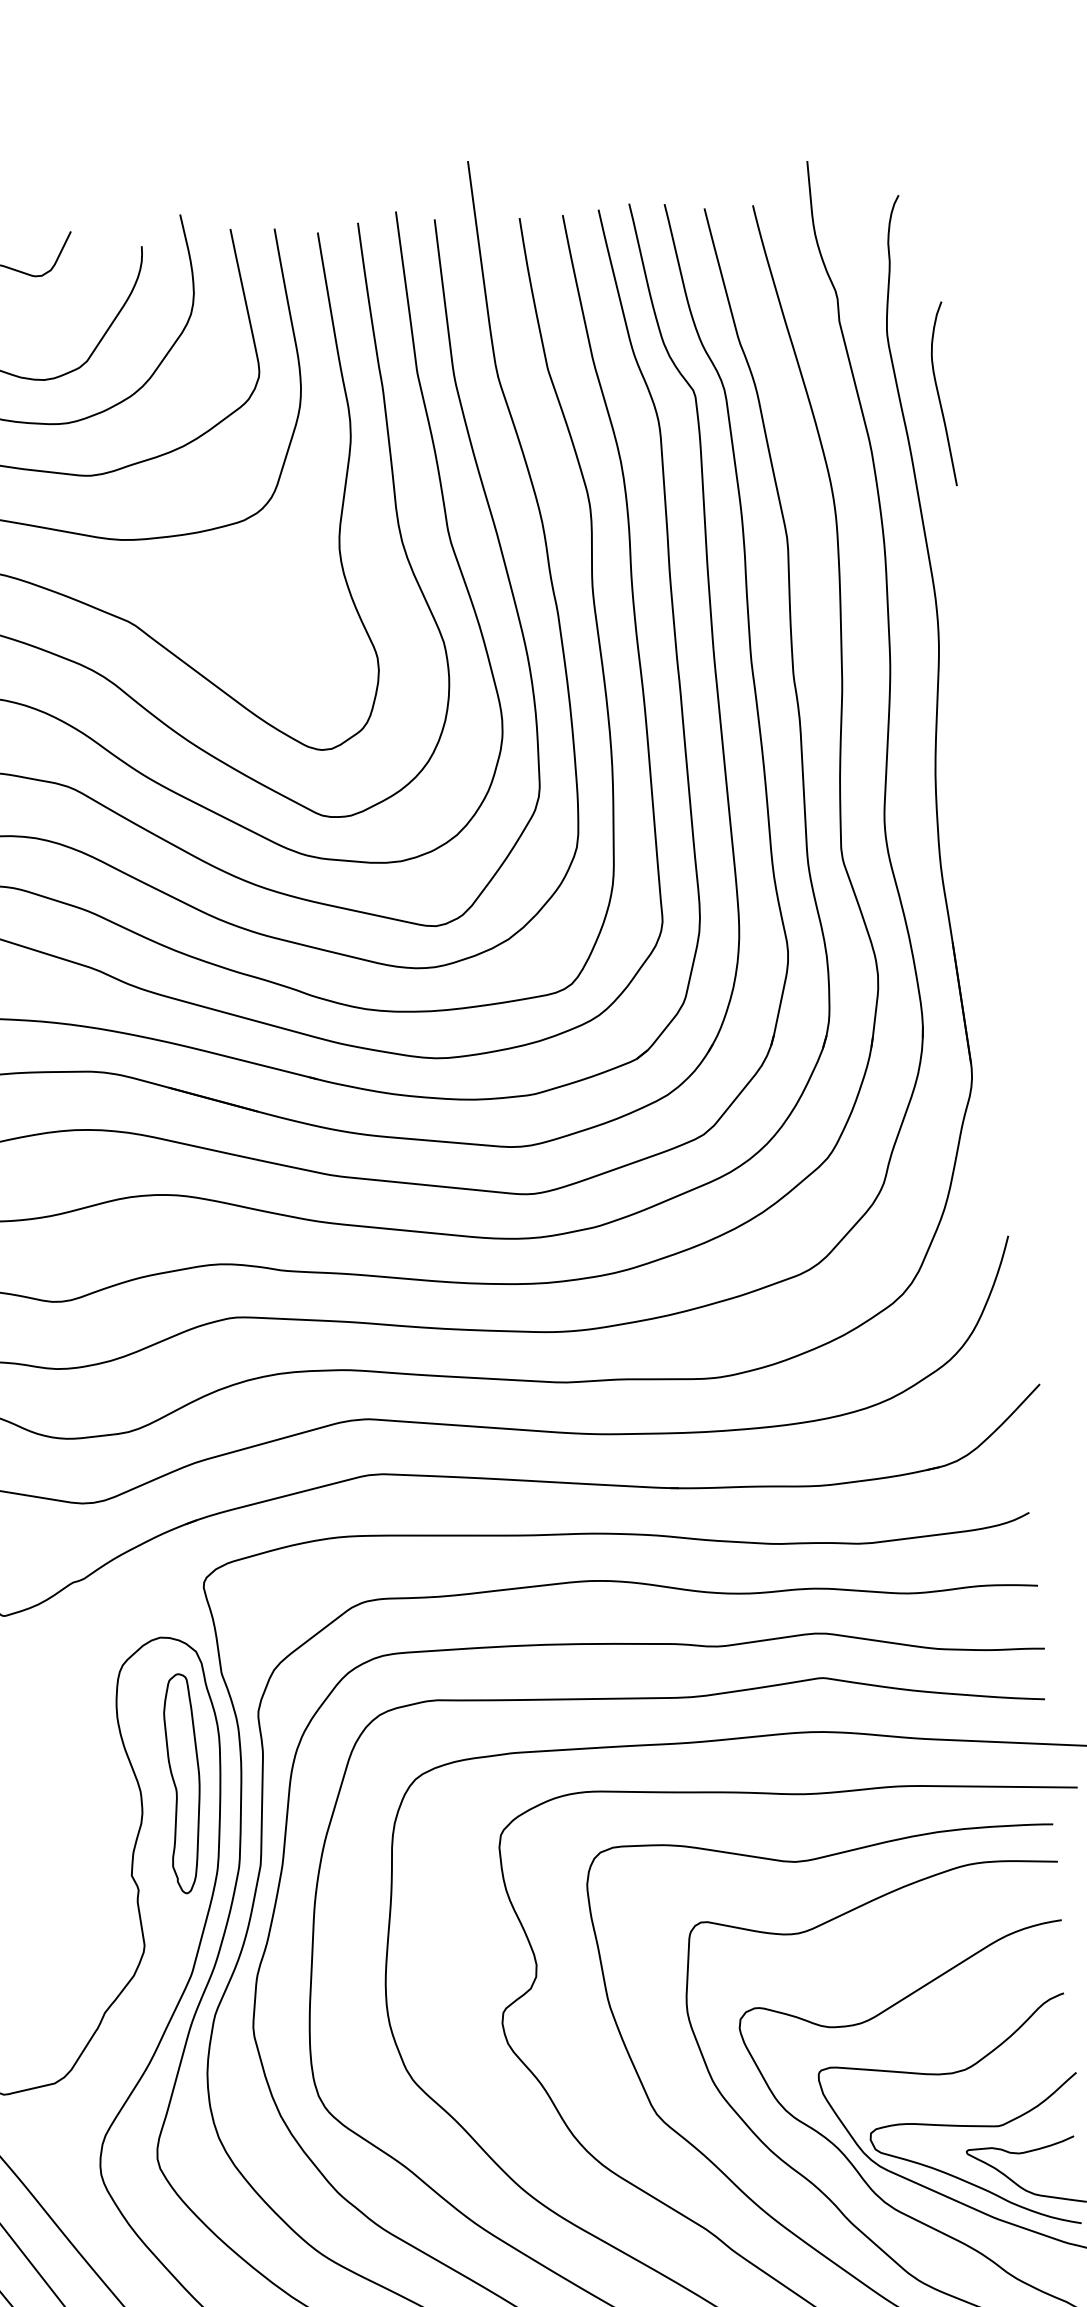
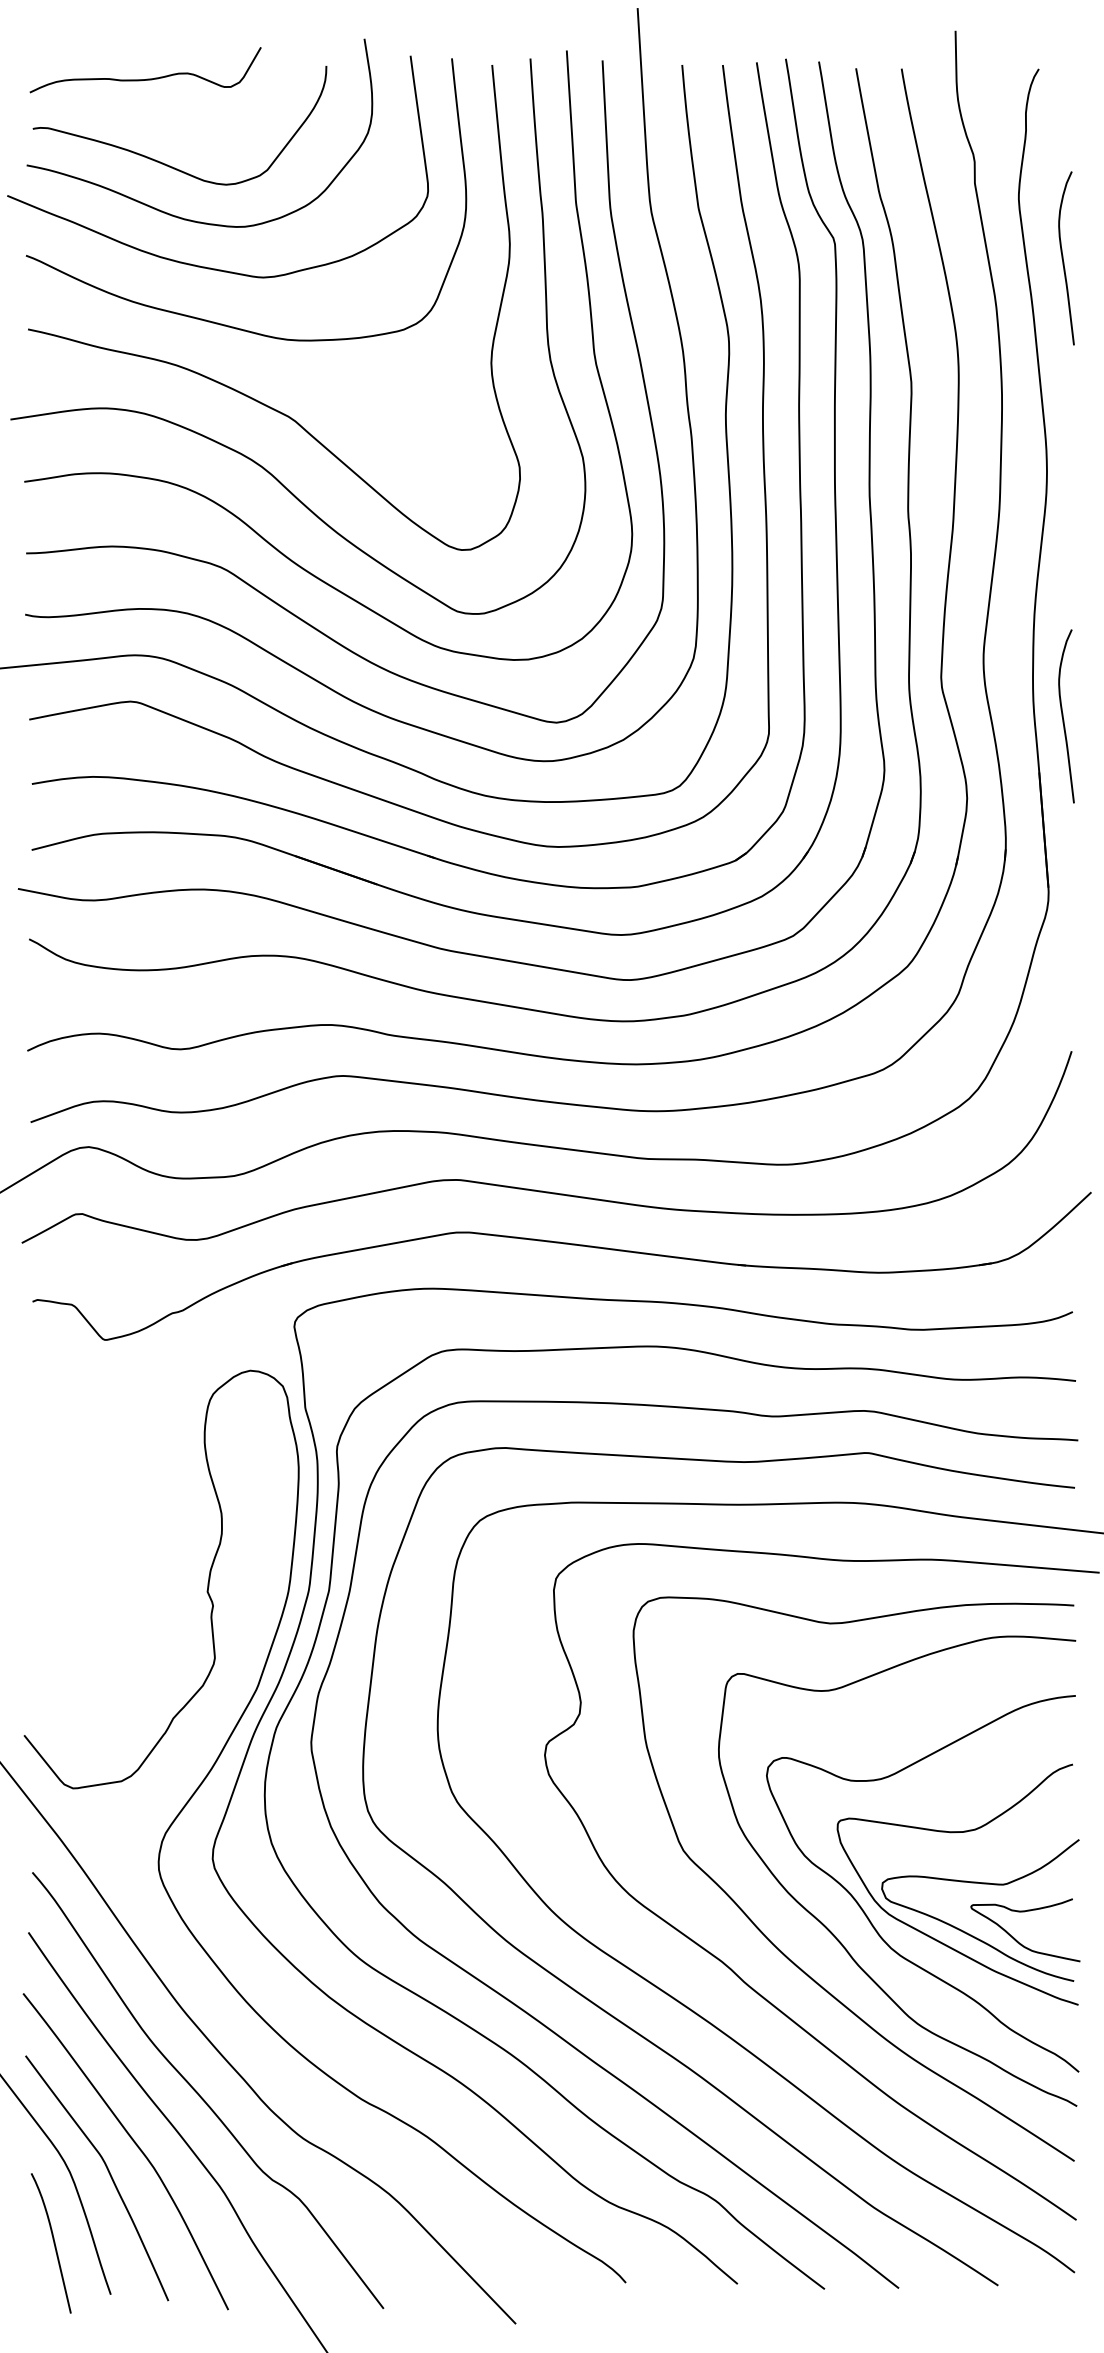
curve: (974, 880) -> (1063, 716), added
part: (183, 1783) -> (262, 1508), removed

